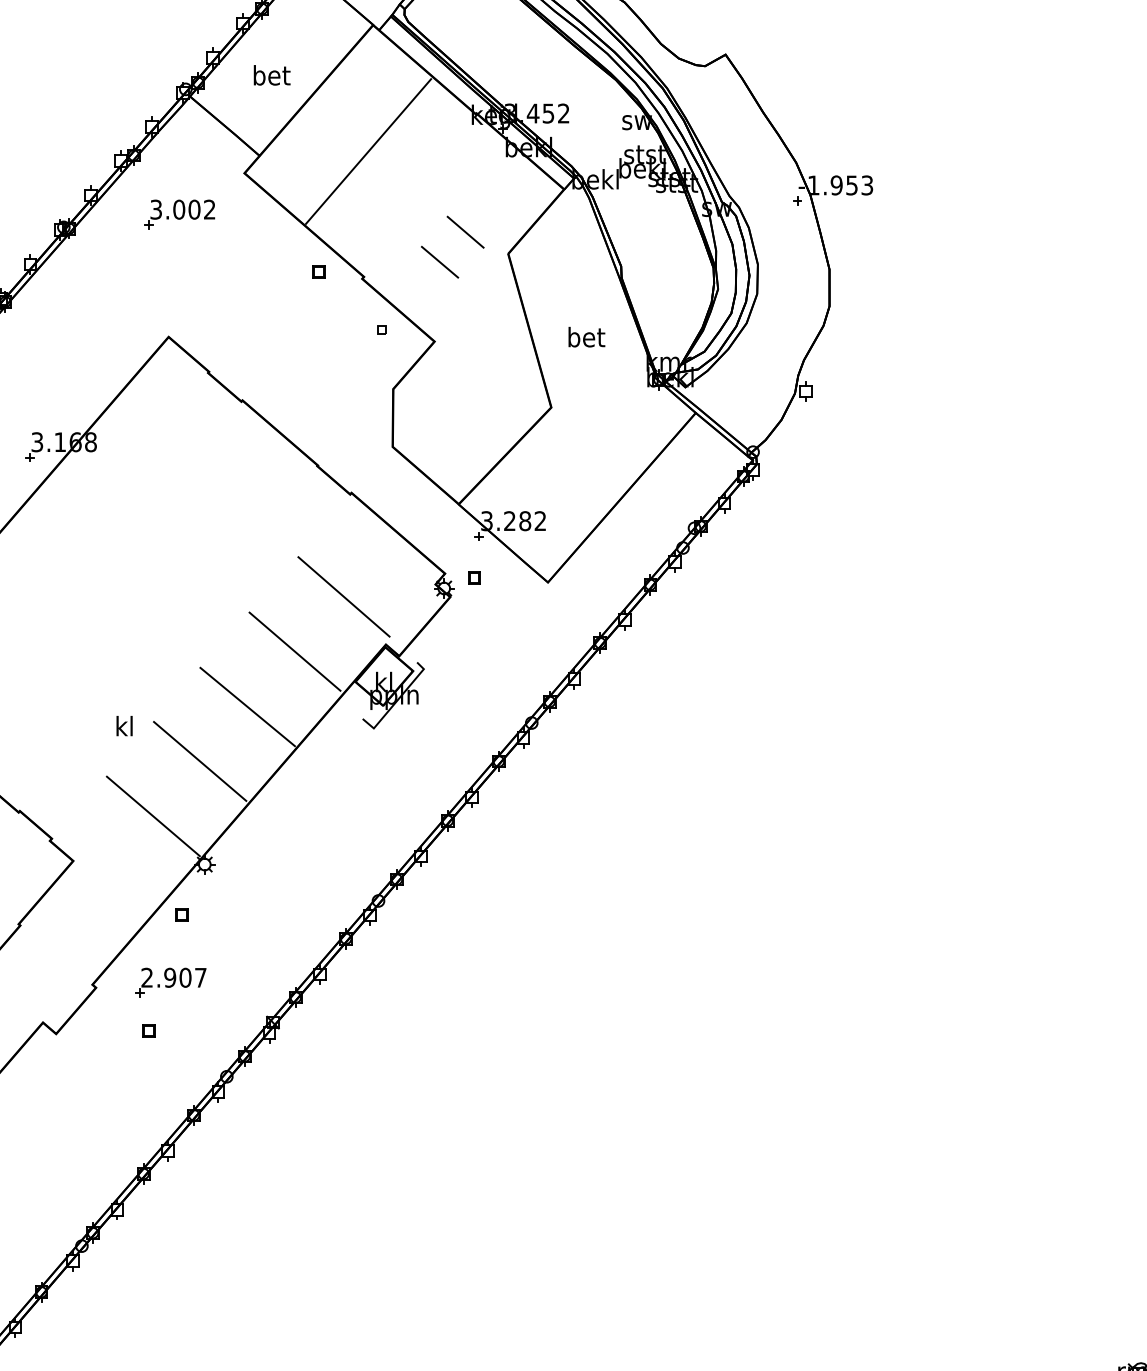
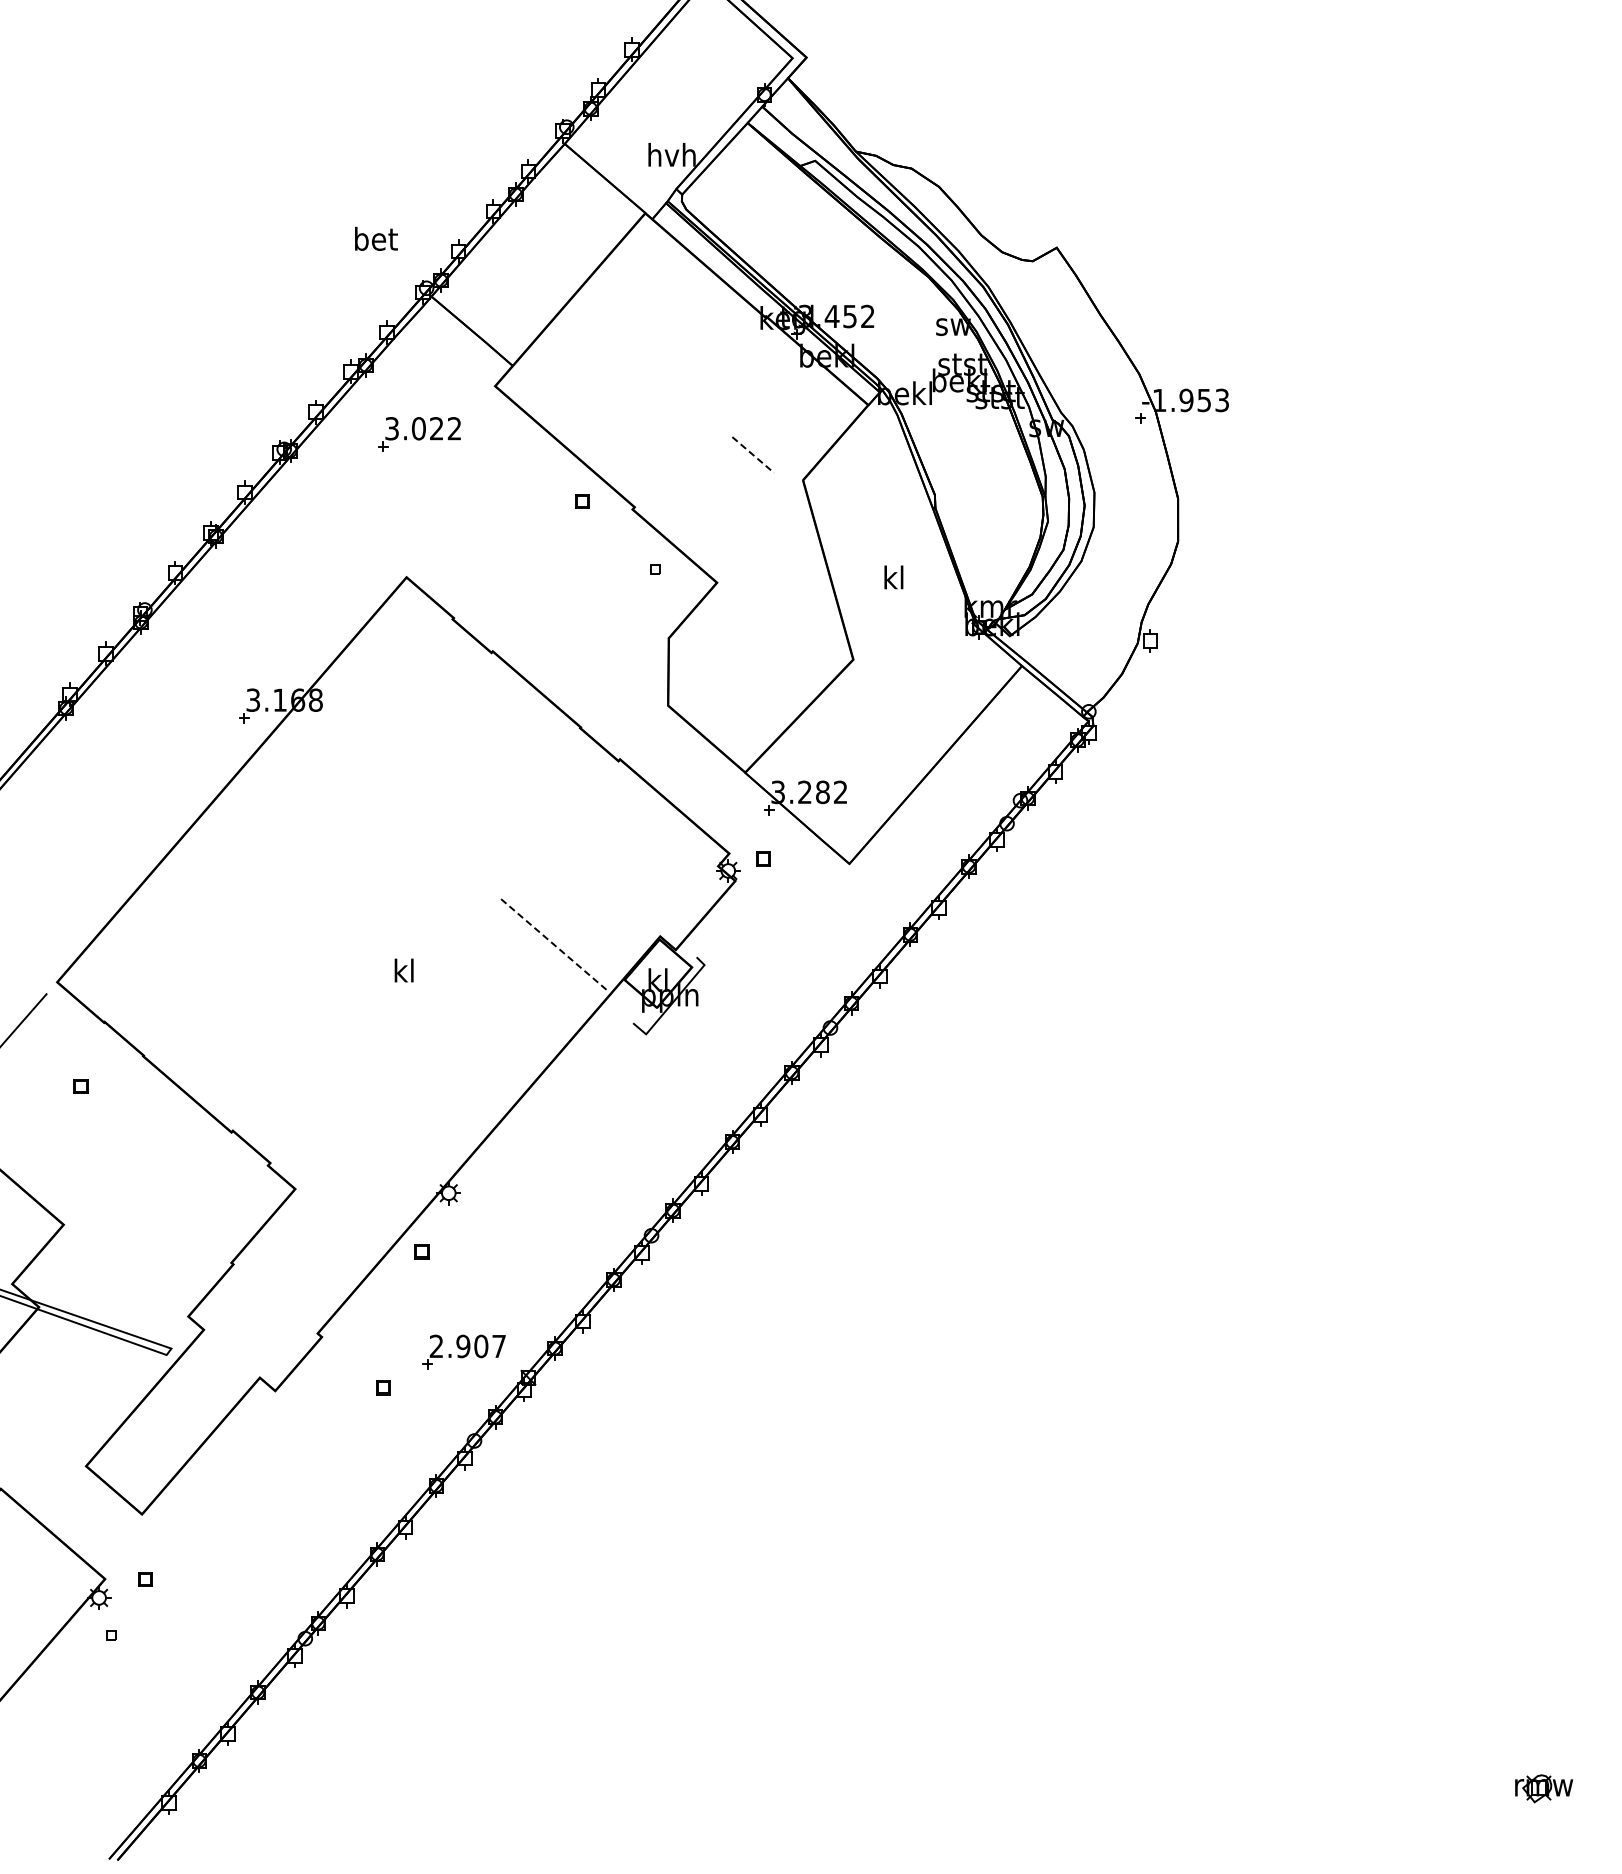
text: (272, 75) -> (376, 238), moved
line: (368, 151) -> (639, 360), removed
text: (194, 209) -> (436, 428), 3.002 -> 3.022
line: (465, 232) -> (753, 455), solid -> dashed
line: (440, 261) -> (723, 489), removed
text: (586, 337) -> (894, 577), bet -> kl
line: (344, 596) -> (611, 880), removed
line: (295, 651) -> (554, 944), solid -> dashed
line: (247, 707) -> (498, 1009), removed
text: (124, 726) -> (403, 970), moved
line: (200, 761) -> (443, 1072), removed
line: (153, 815) -> (388, 1136), removed
part: (170, 982) -> (463, 1351), moved

